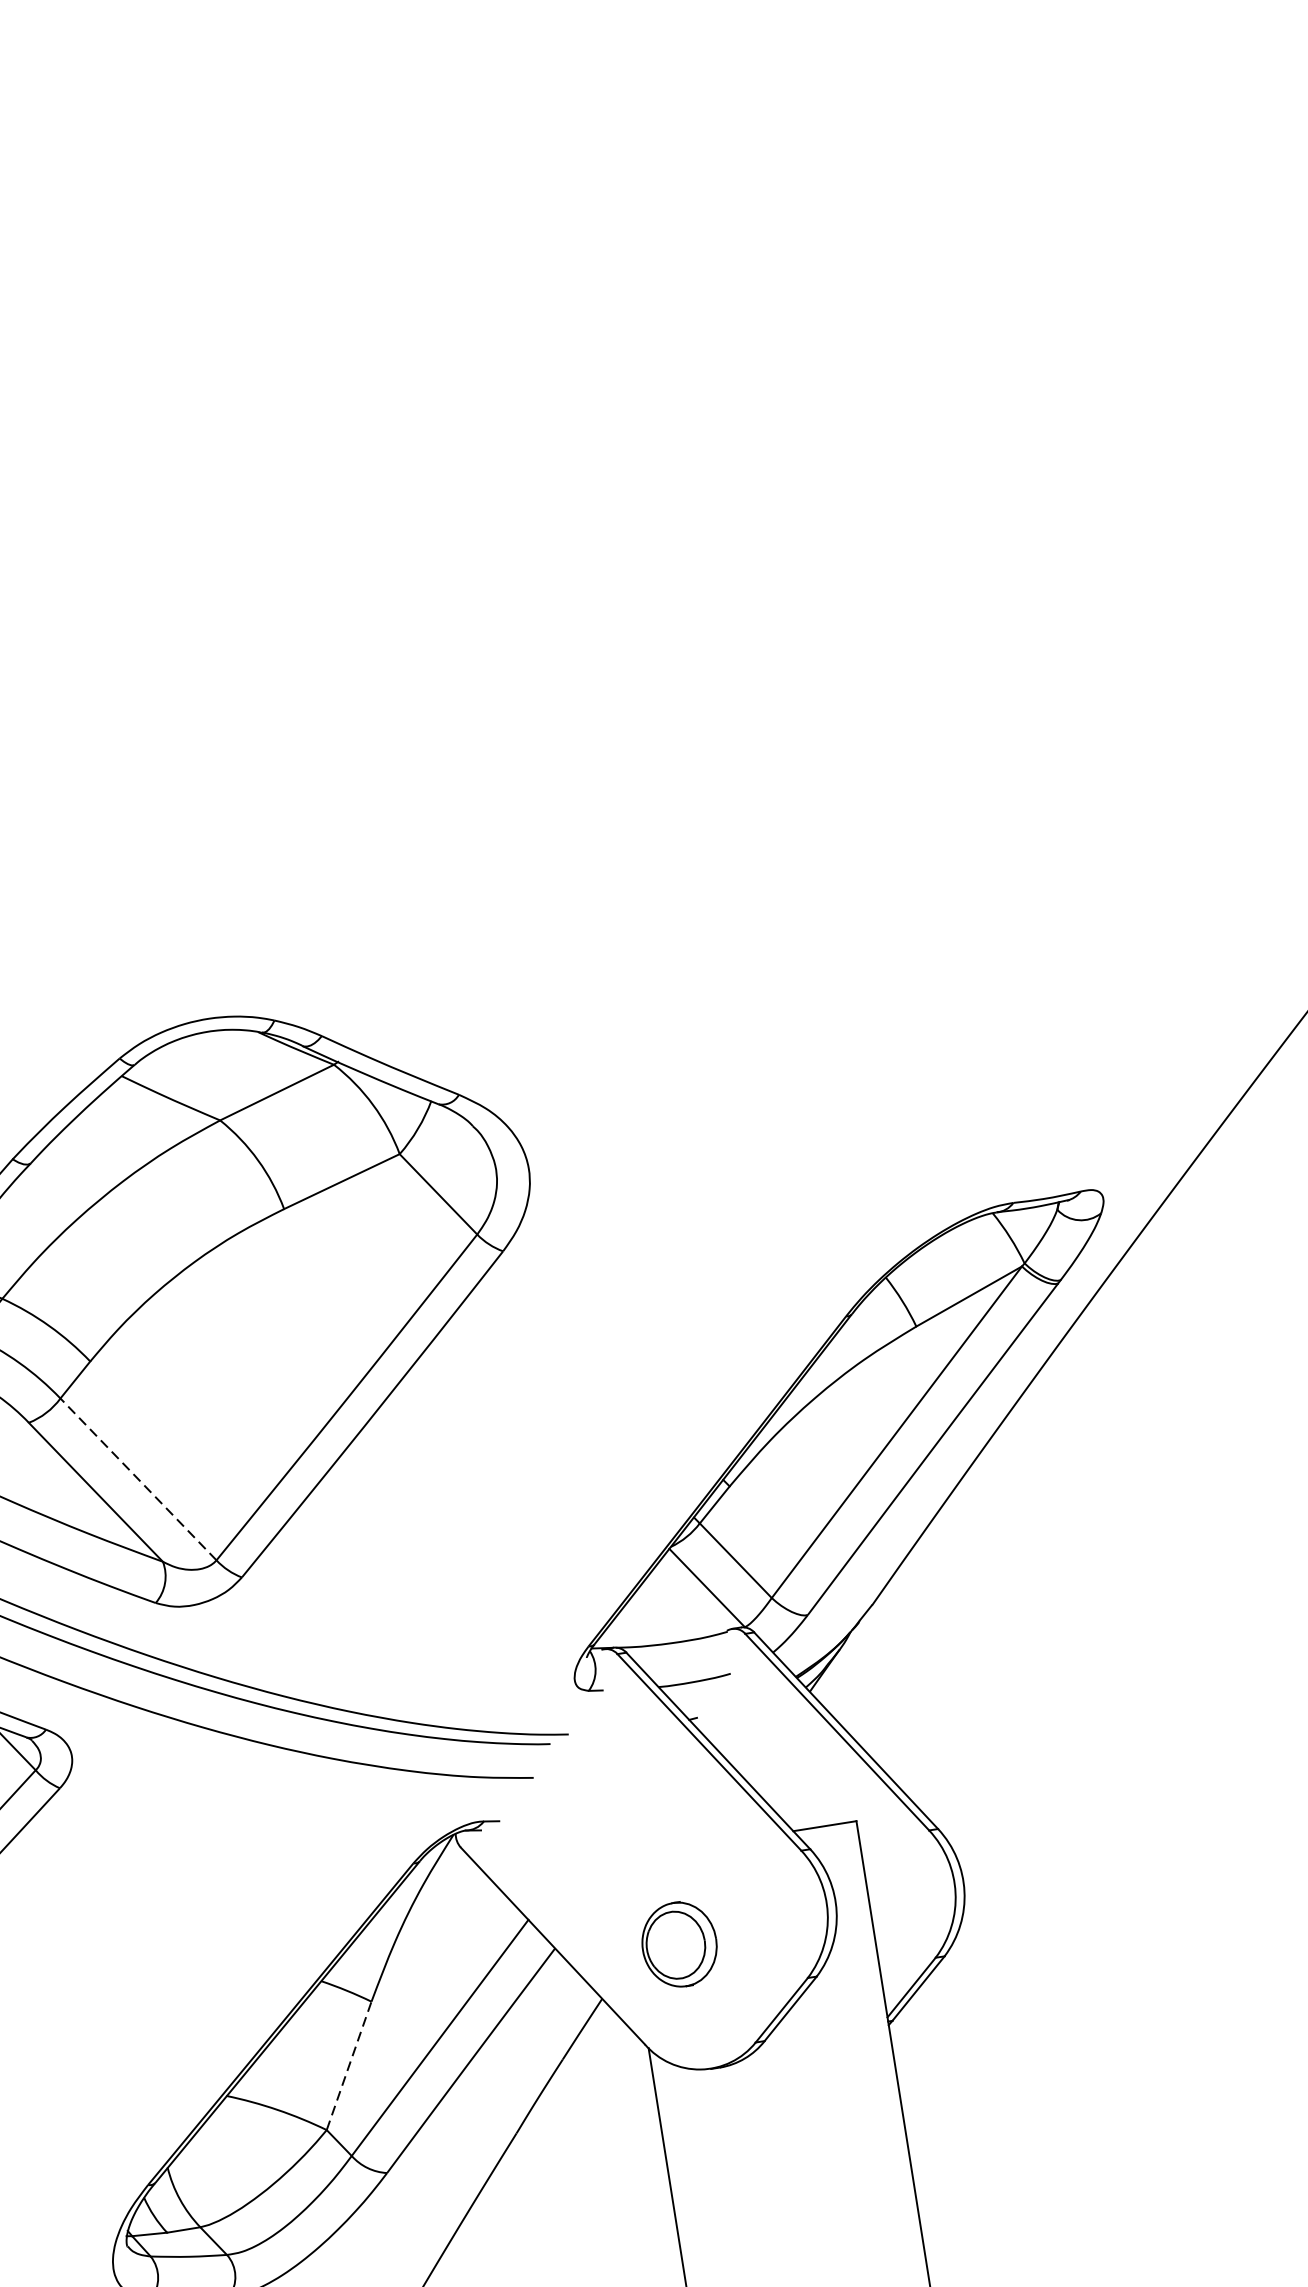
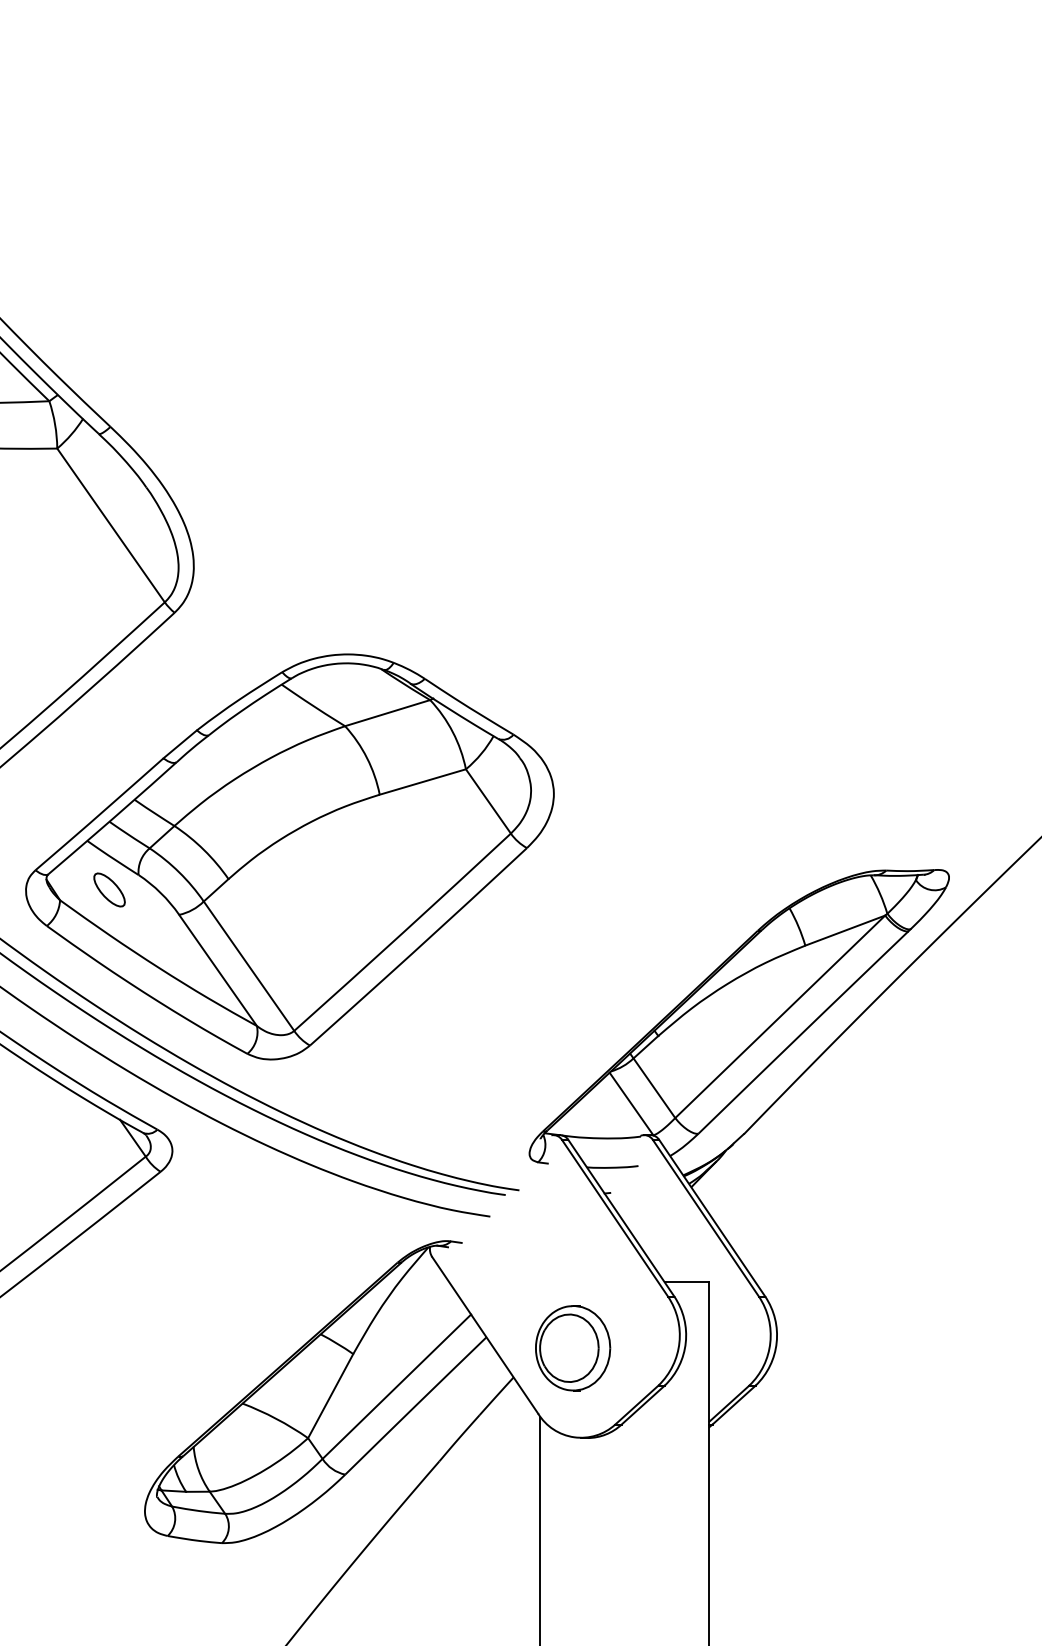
line: (139, 1479) -> (249, 966), dashed -> solid
part: (680, 1944) -> (573, 1348), size x1.43
line: (348, 2066) -> (330, 1396), dashed -> solid

